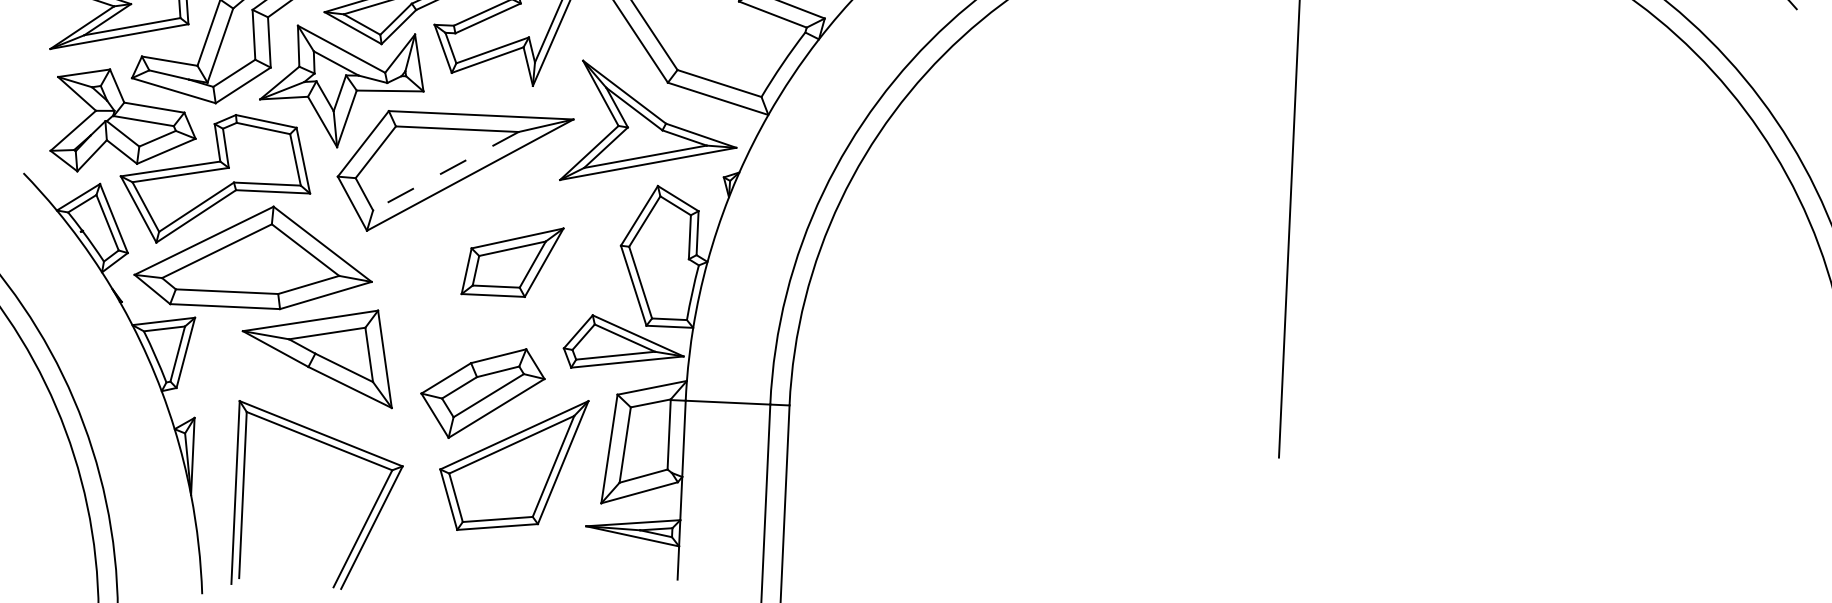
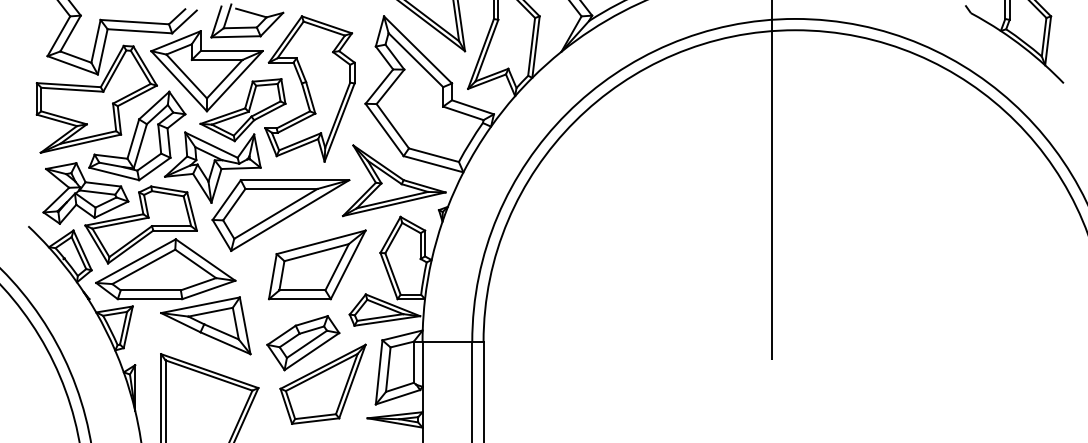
line: (445, 170) -> (275, 213), dashed -> solid
part: (512, 260) -> (317, 264), size x1.67

